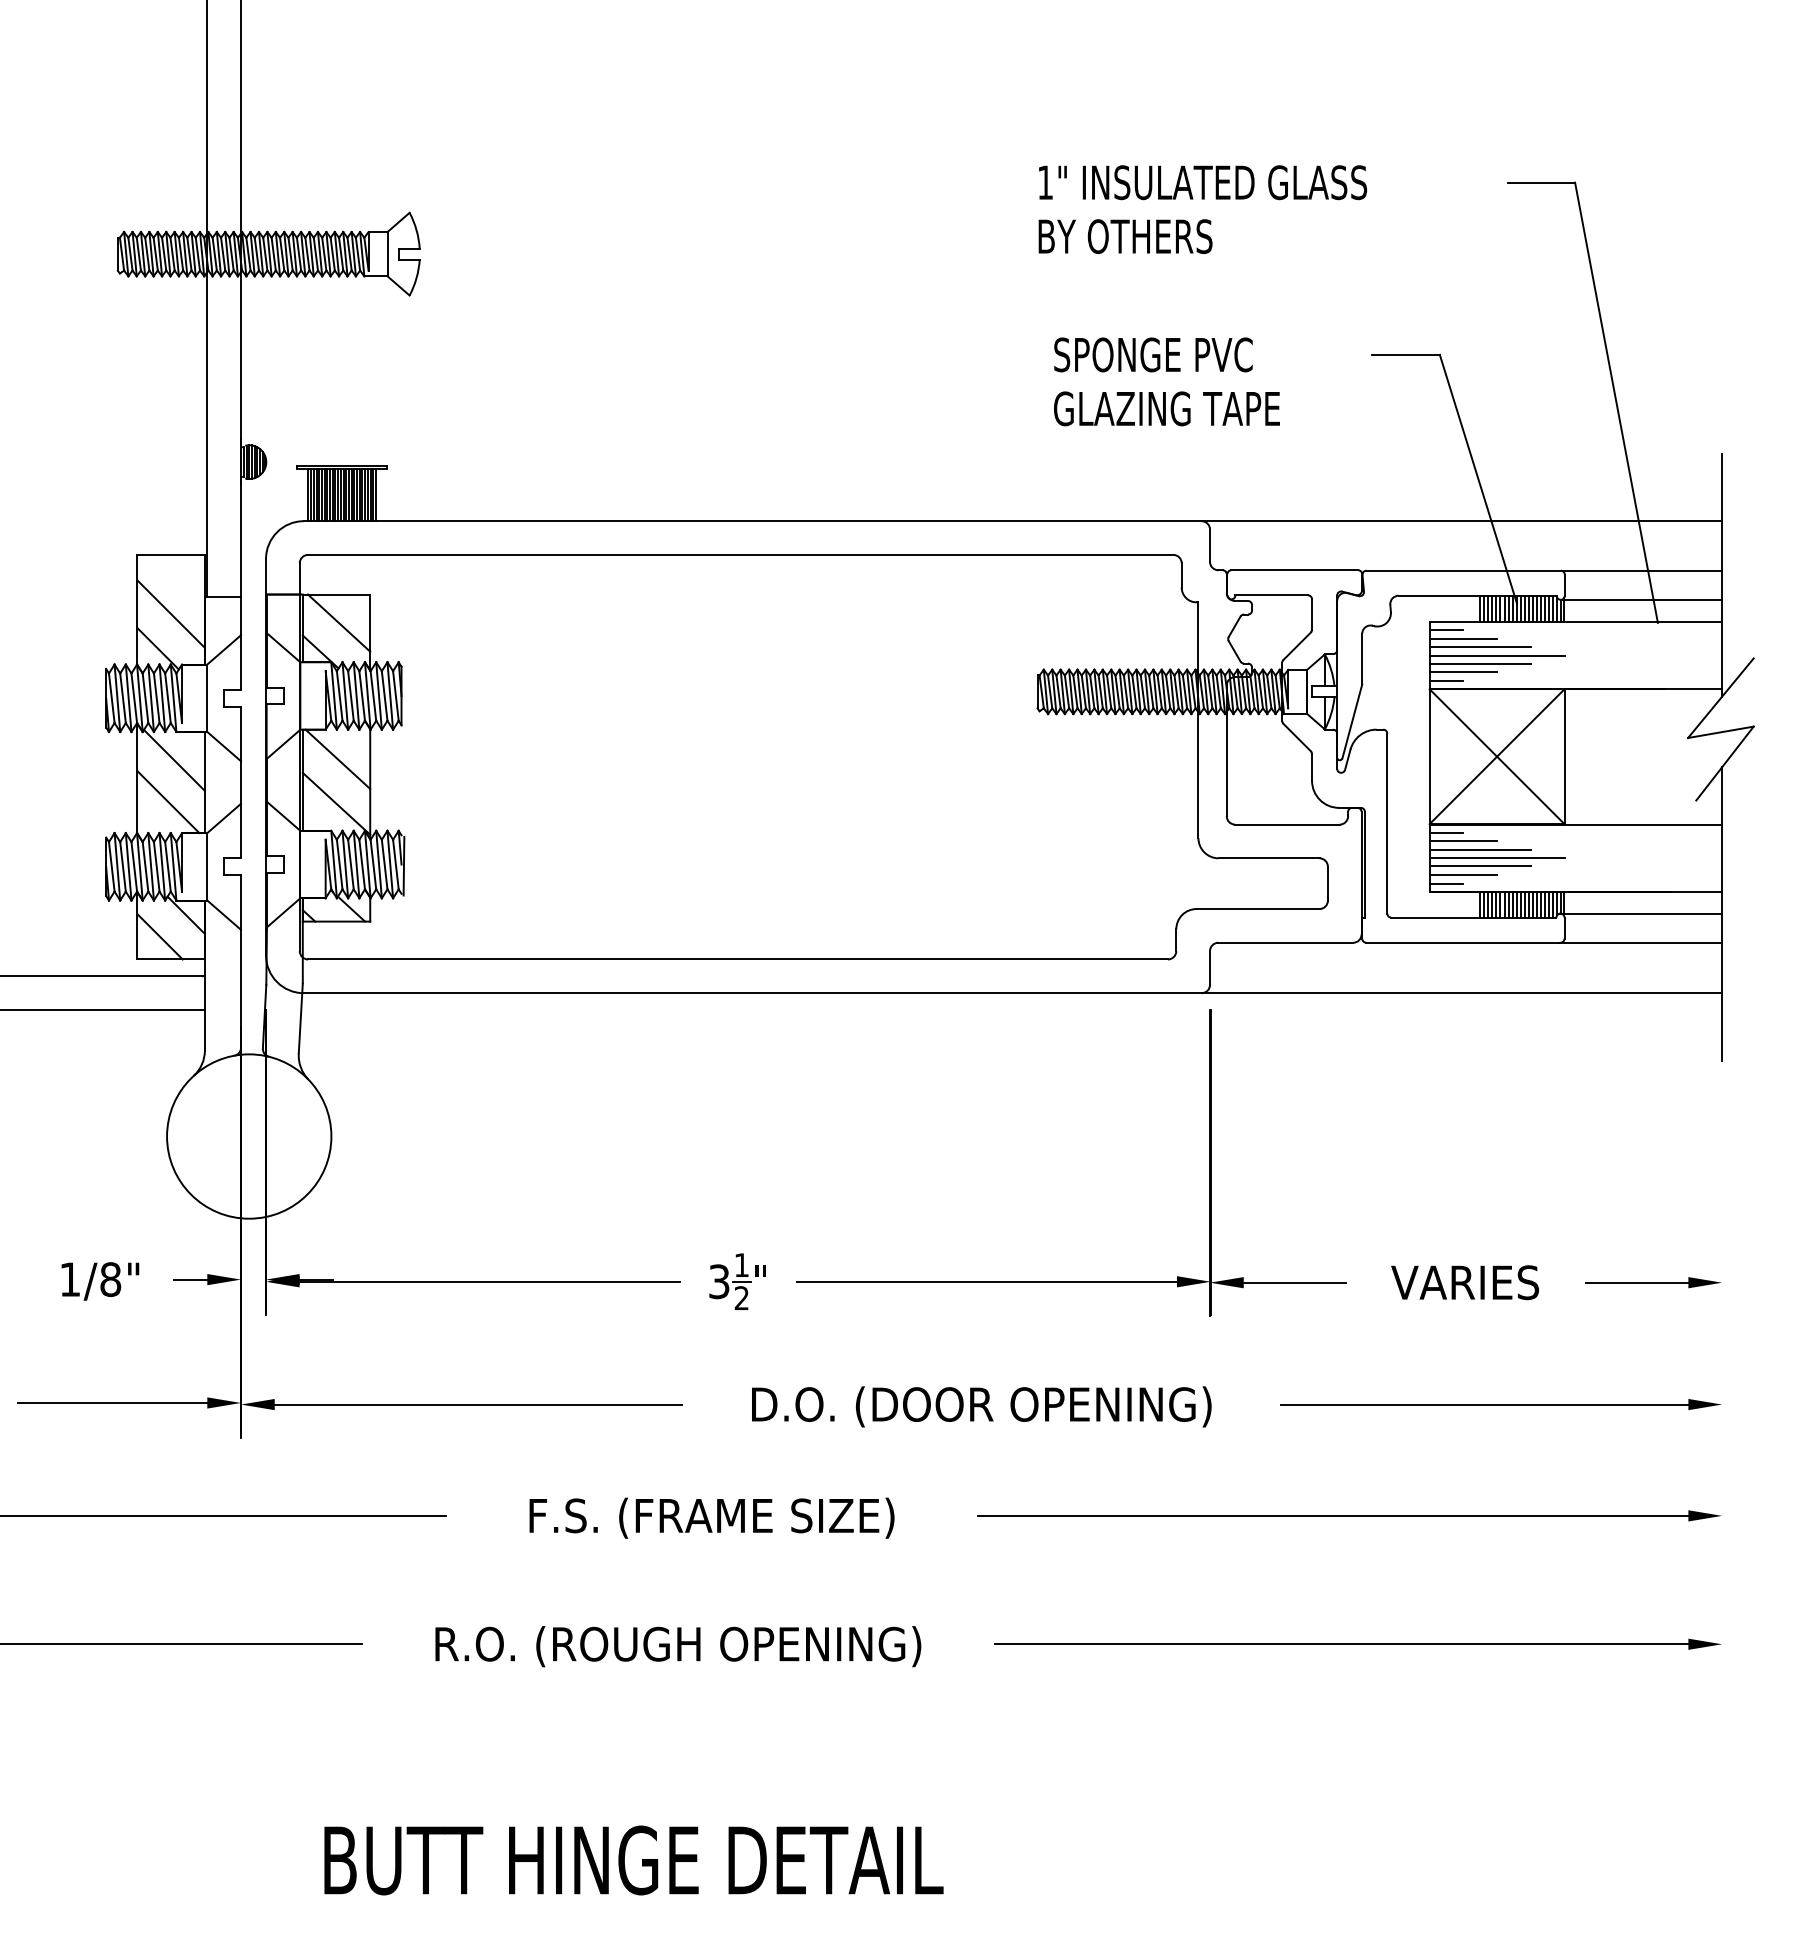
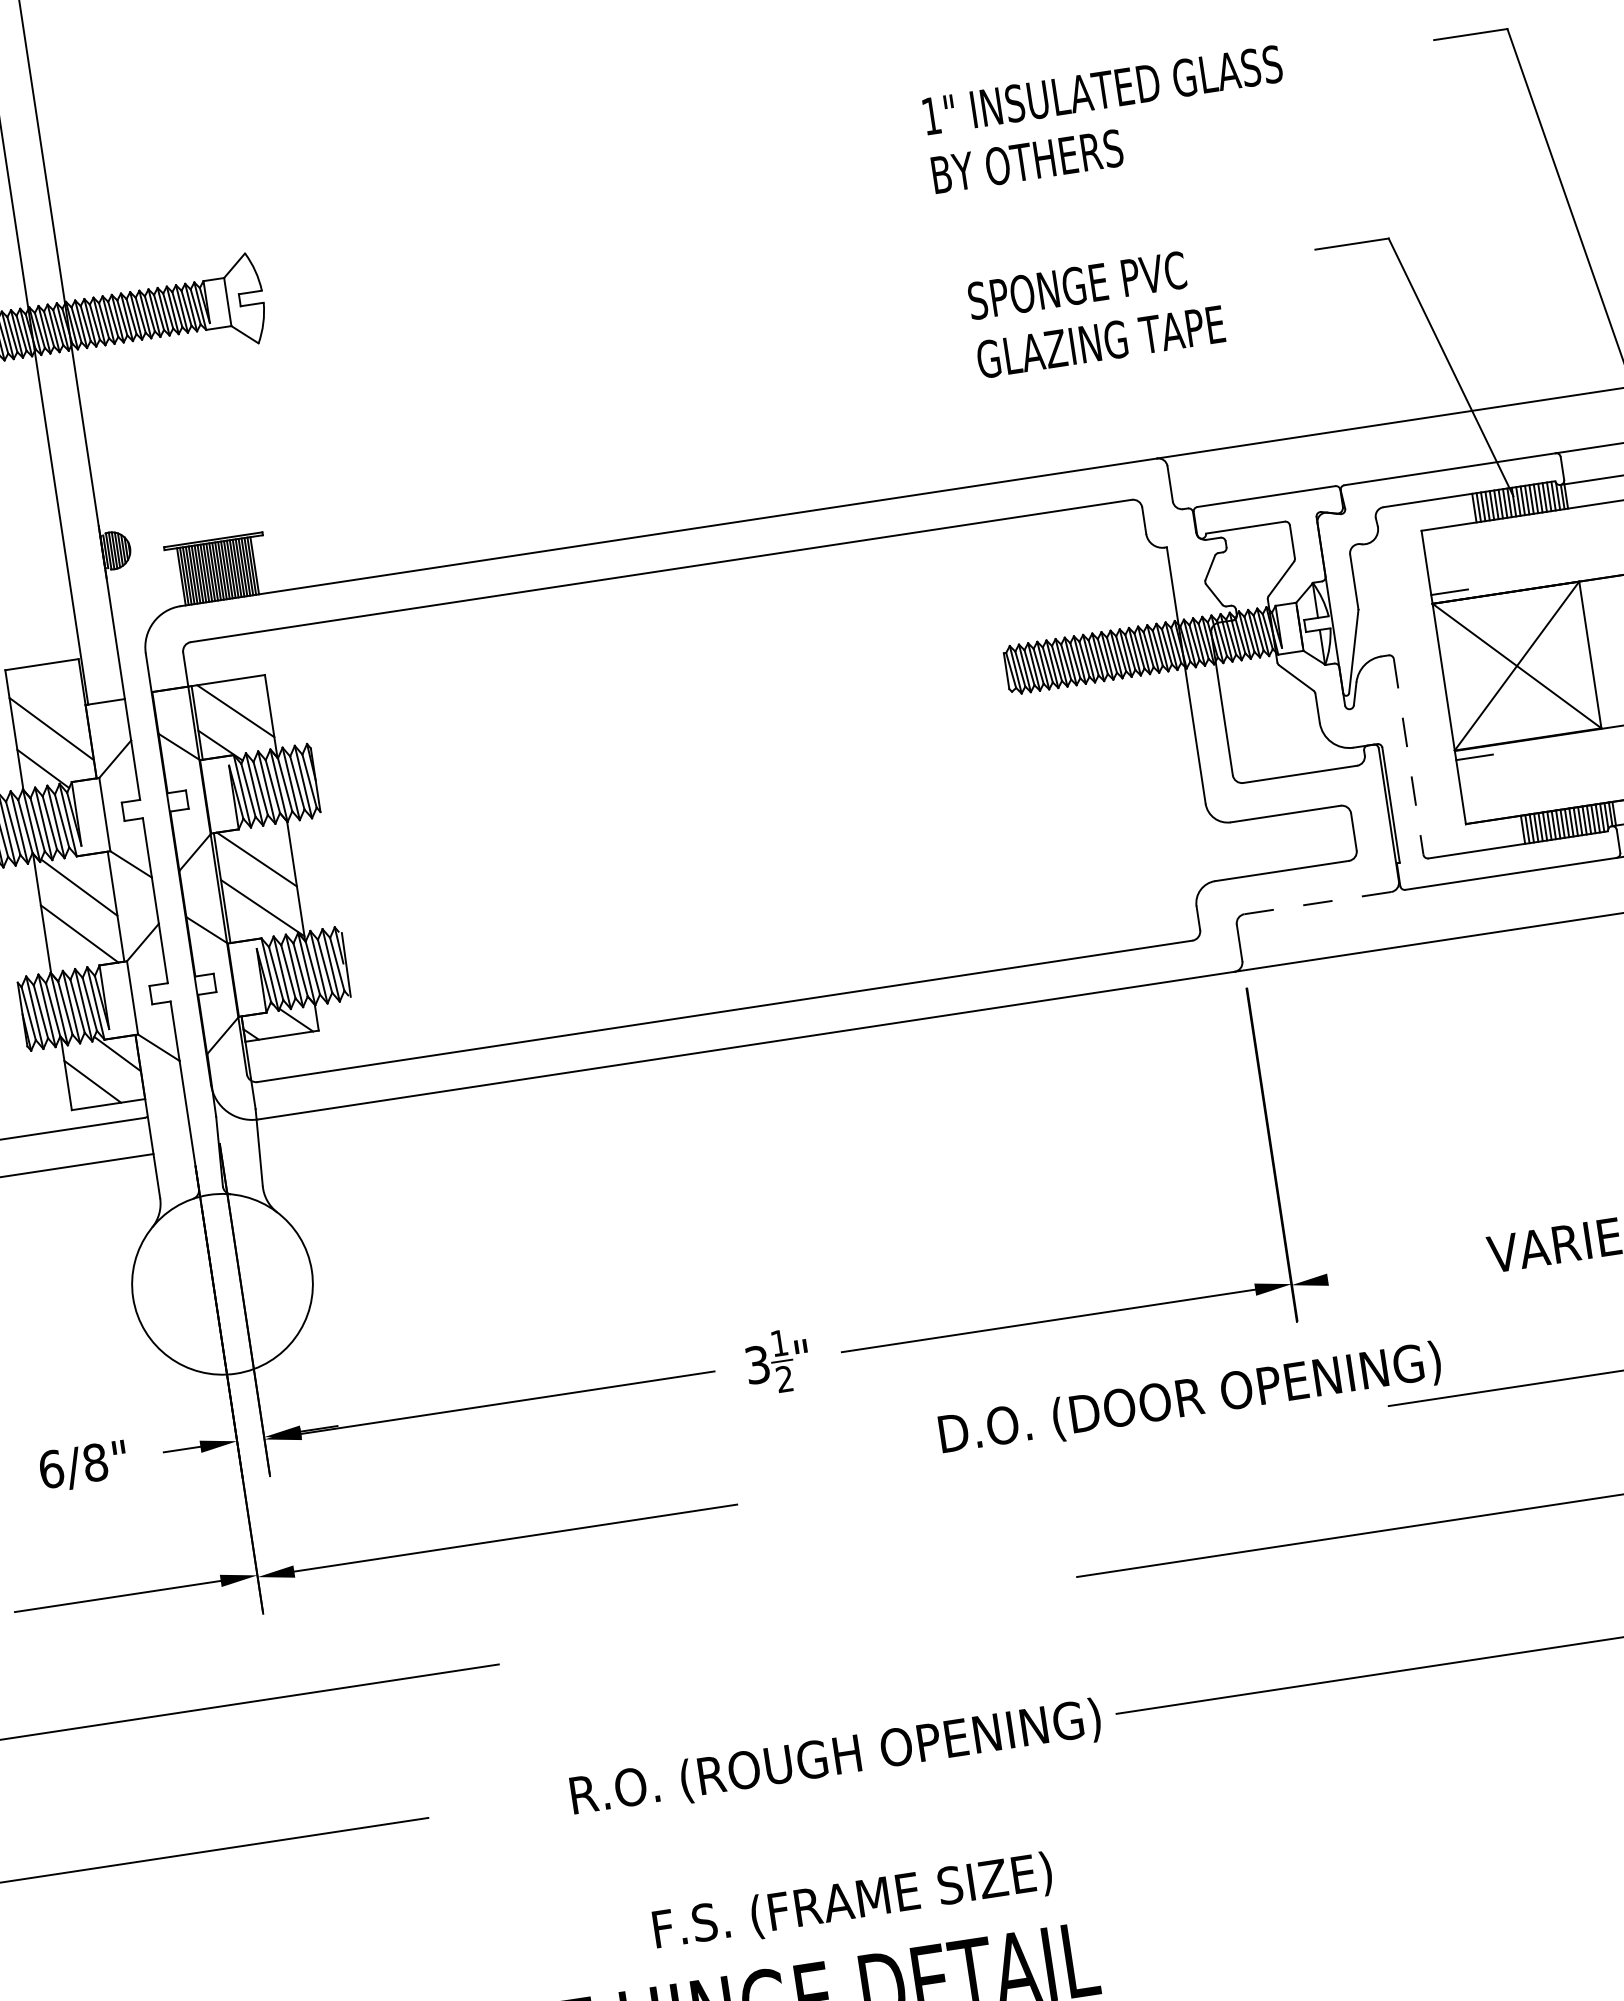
line: (1446, 630) -> (1441, 537), removed
line: (1463, 638) -> (1461, 543), removed
line: (1479, 647) -> (1479, 550), removed
line: (1496, 655) -> (1499, 556), removed
line: (1479, 663) -> (1482, 567), removed
line: (1463, 672) -> (1466, 580), removed
line: (1387, 823) -> (1408, 756), solid -> dashed
line: (1463, 841) -> (1494, 763), removed
line: (1479, 849) -> (1513, 769), removed
line: (1496, 858) -> (1533, 776), removed
line: (1479, 866) -> (1515, 788), removed
line: (1463, 874) -> (1499, 799), removed
line: (1446, 883) -> (1482, 812), removed
line: (1285, 942) -> (1317, 902), solid -> dashed
text: (70, 1279) -> (51, 1469), 1/8" -> 6/8"
line: (1294, 1282) -> (1383, 1271), removed
text: (981, 1406) -> (1190, 1399), moved
text: (711, 1517) -> (852, 1902), moved
text: (678, 1646) -> (836, 1758), moved

